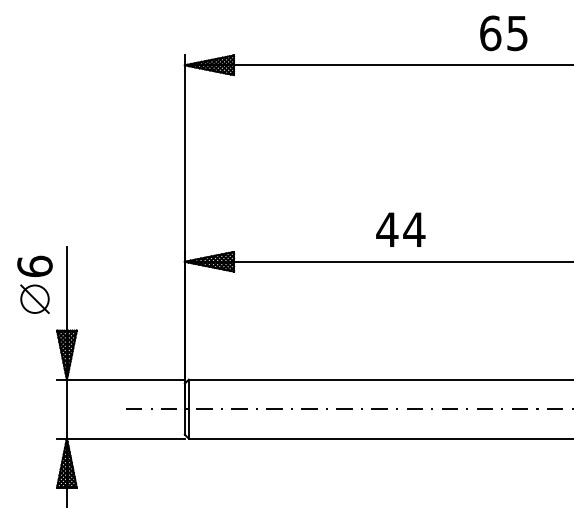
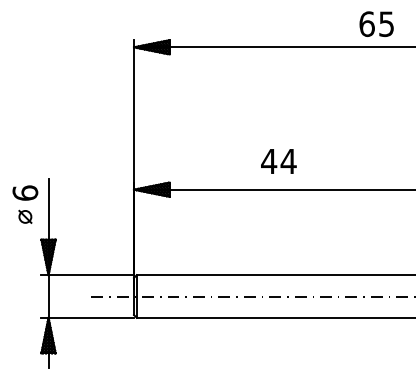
text: (503, 33) -> (376, 24), moved
text: (400, 229) -> (278, 161), moved
part: (34, 299) -> (25, 217), size x0.6

